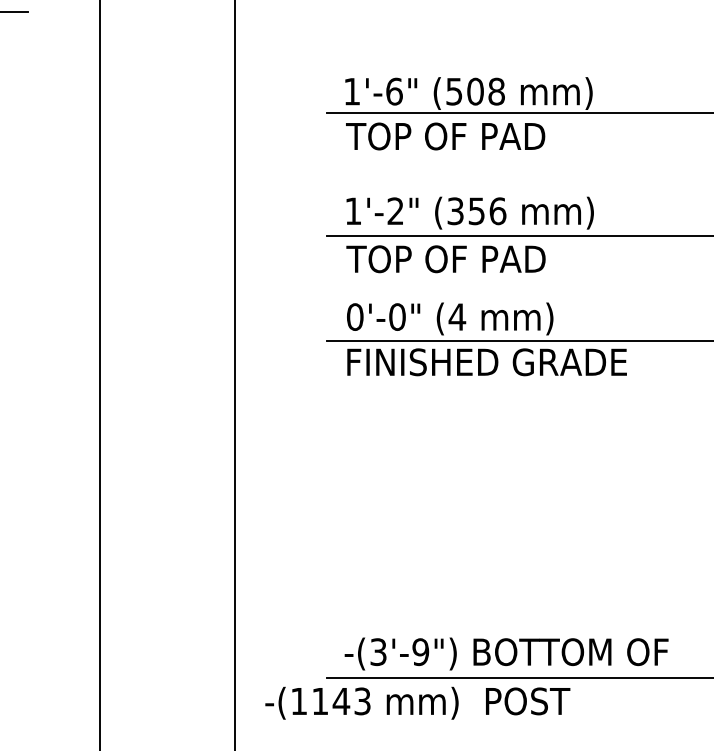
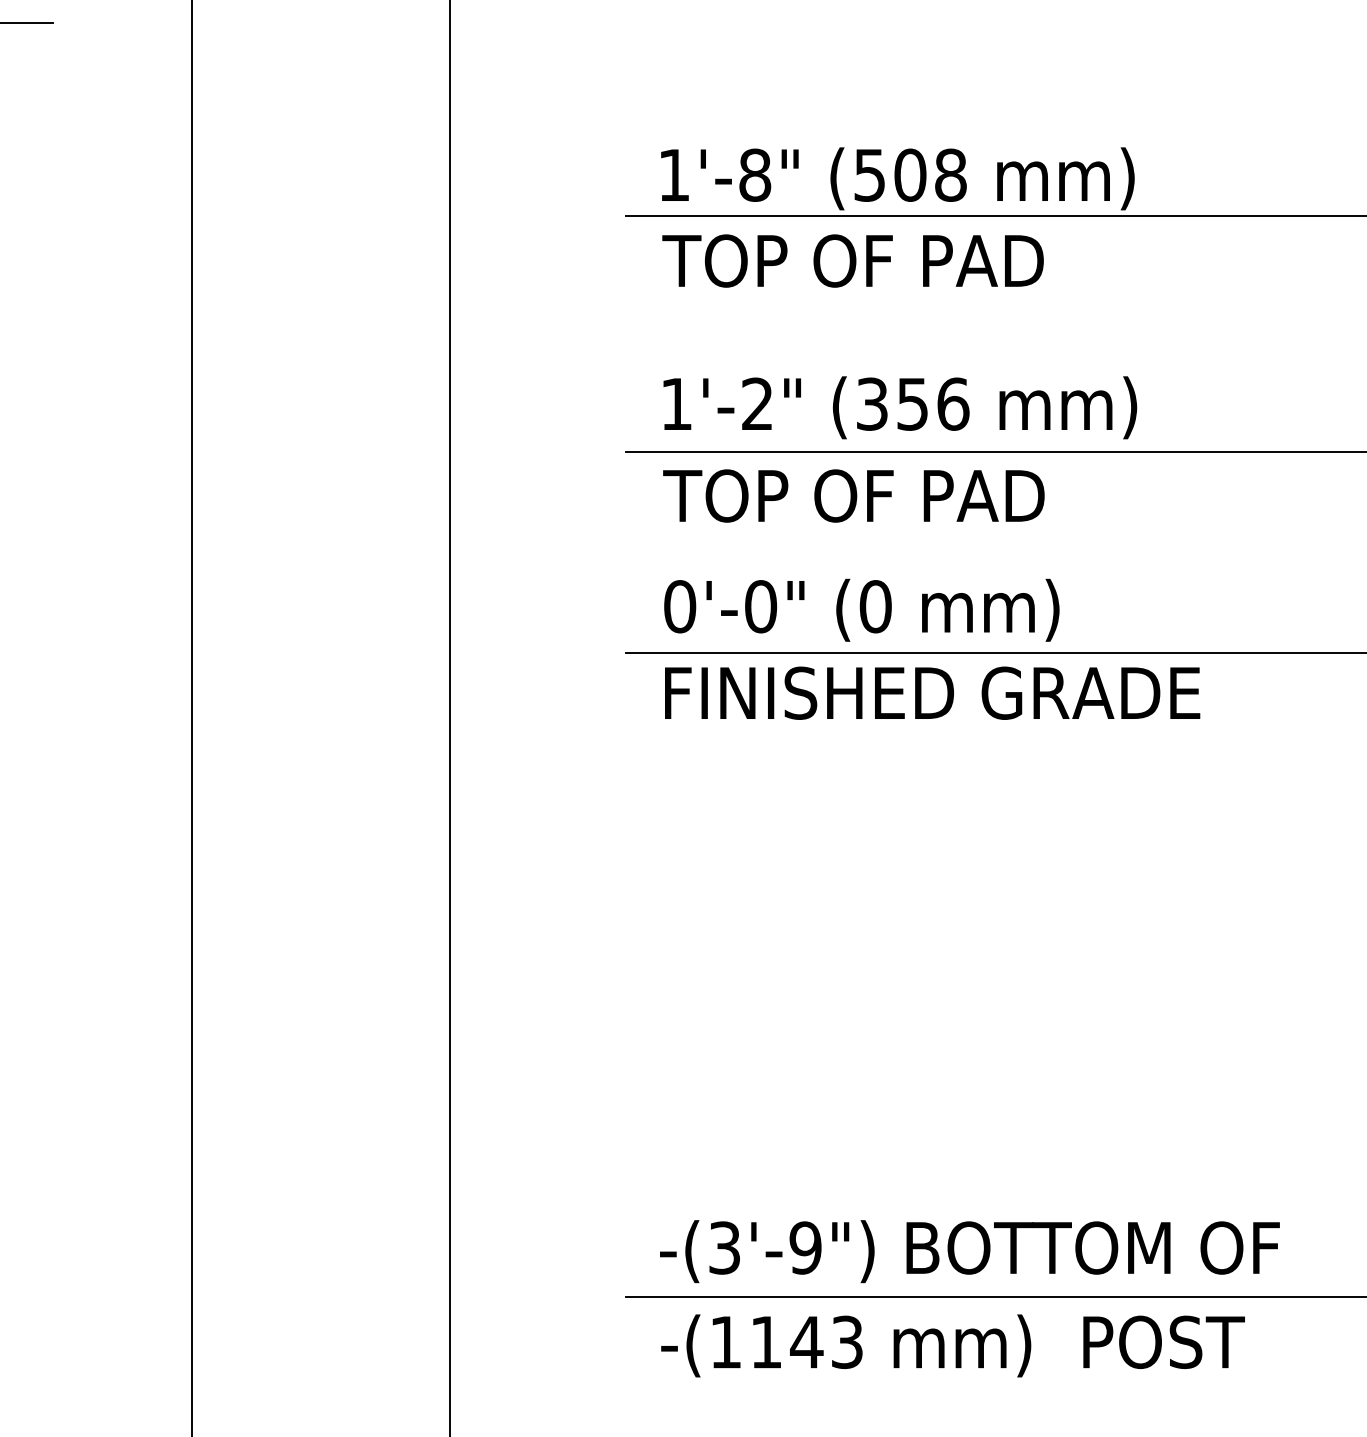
text: (394, 91) -> (755, 174), 1'-6" -> 1'-8"
text: (457, 316) -> (875, 605), (4 -> (0
text: (417, 702) -> (952, 1344), moved

